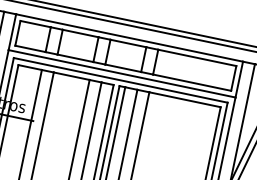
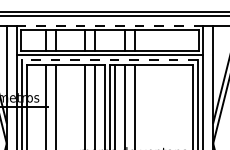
line: (130, 38) -> (110, 25), solid -> dashed
line: (120, 80) -> (109, 60), solid -> dashed

